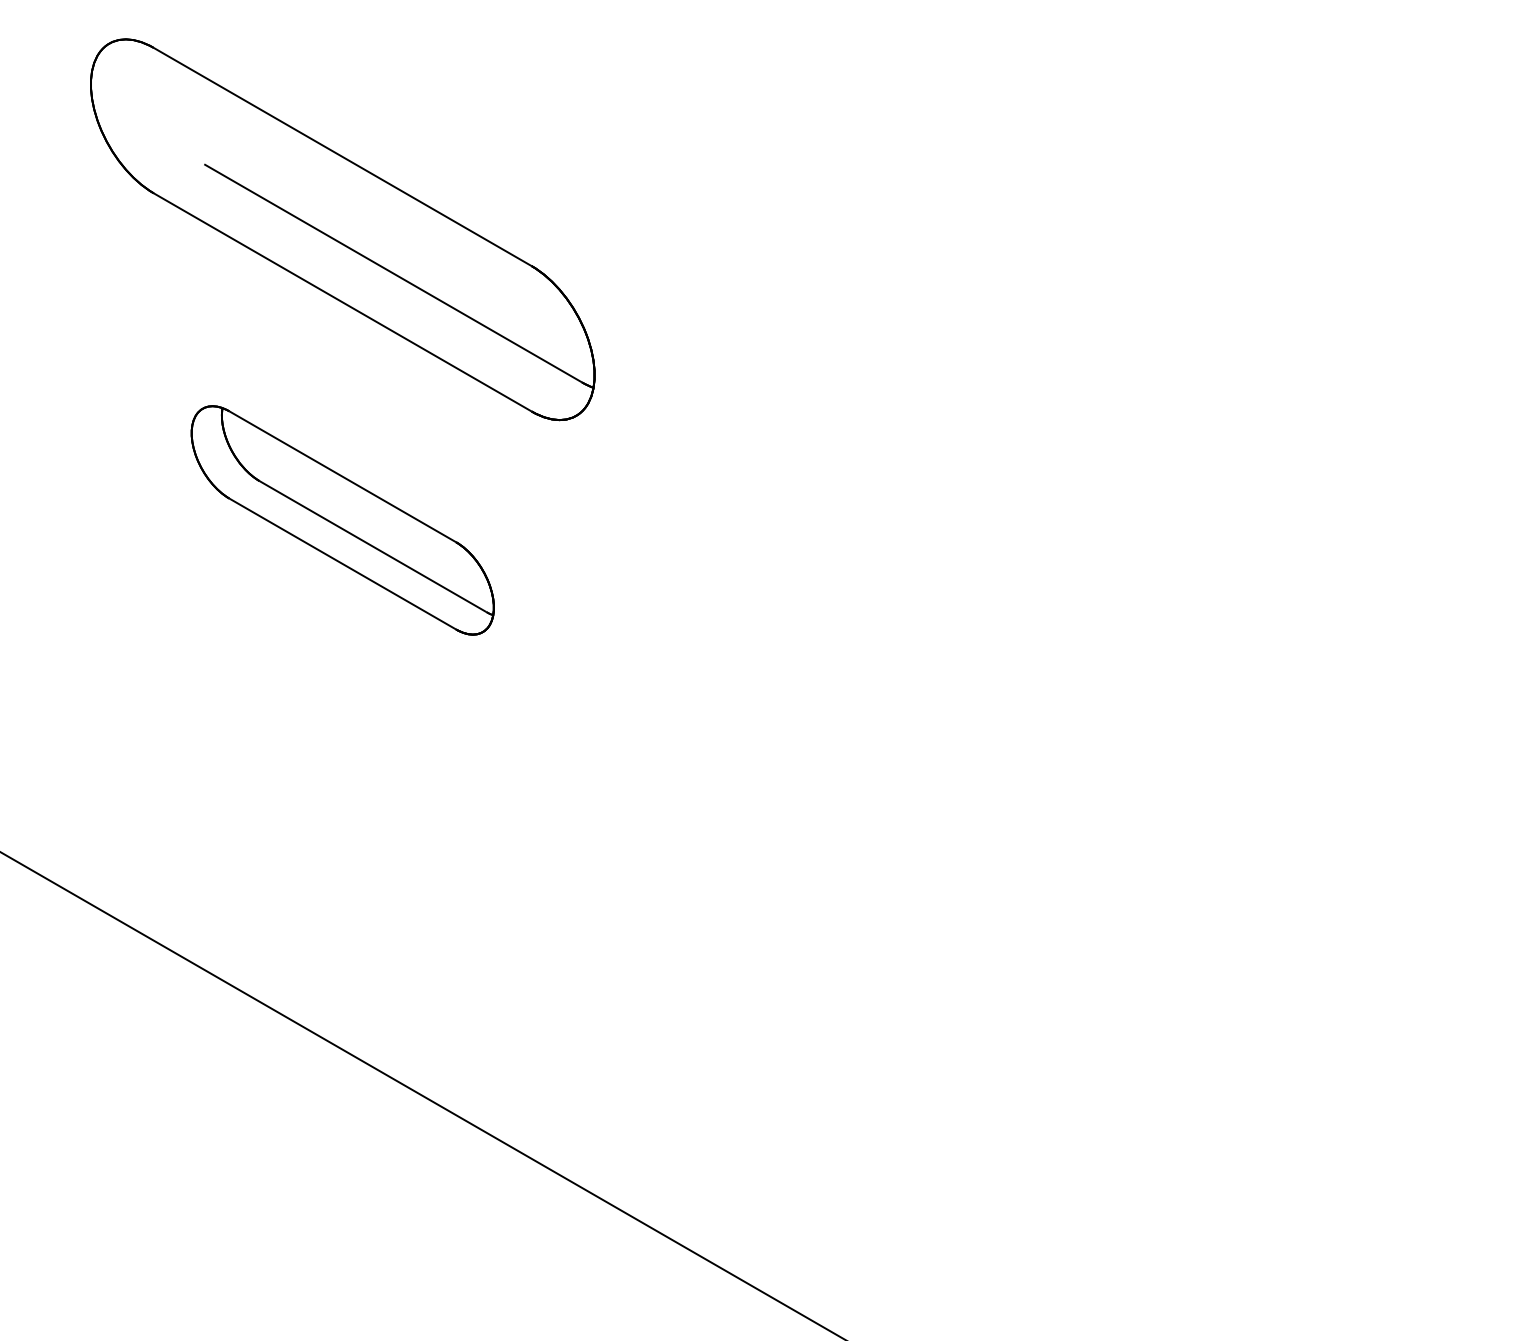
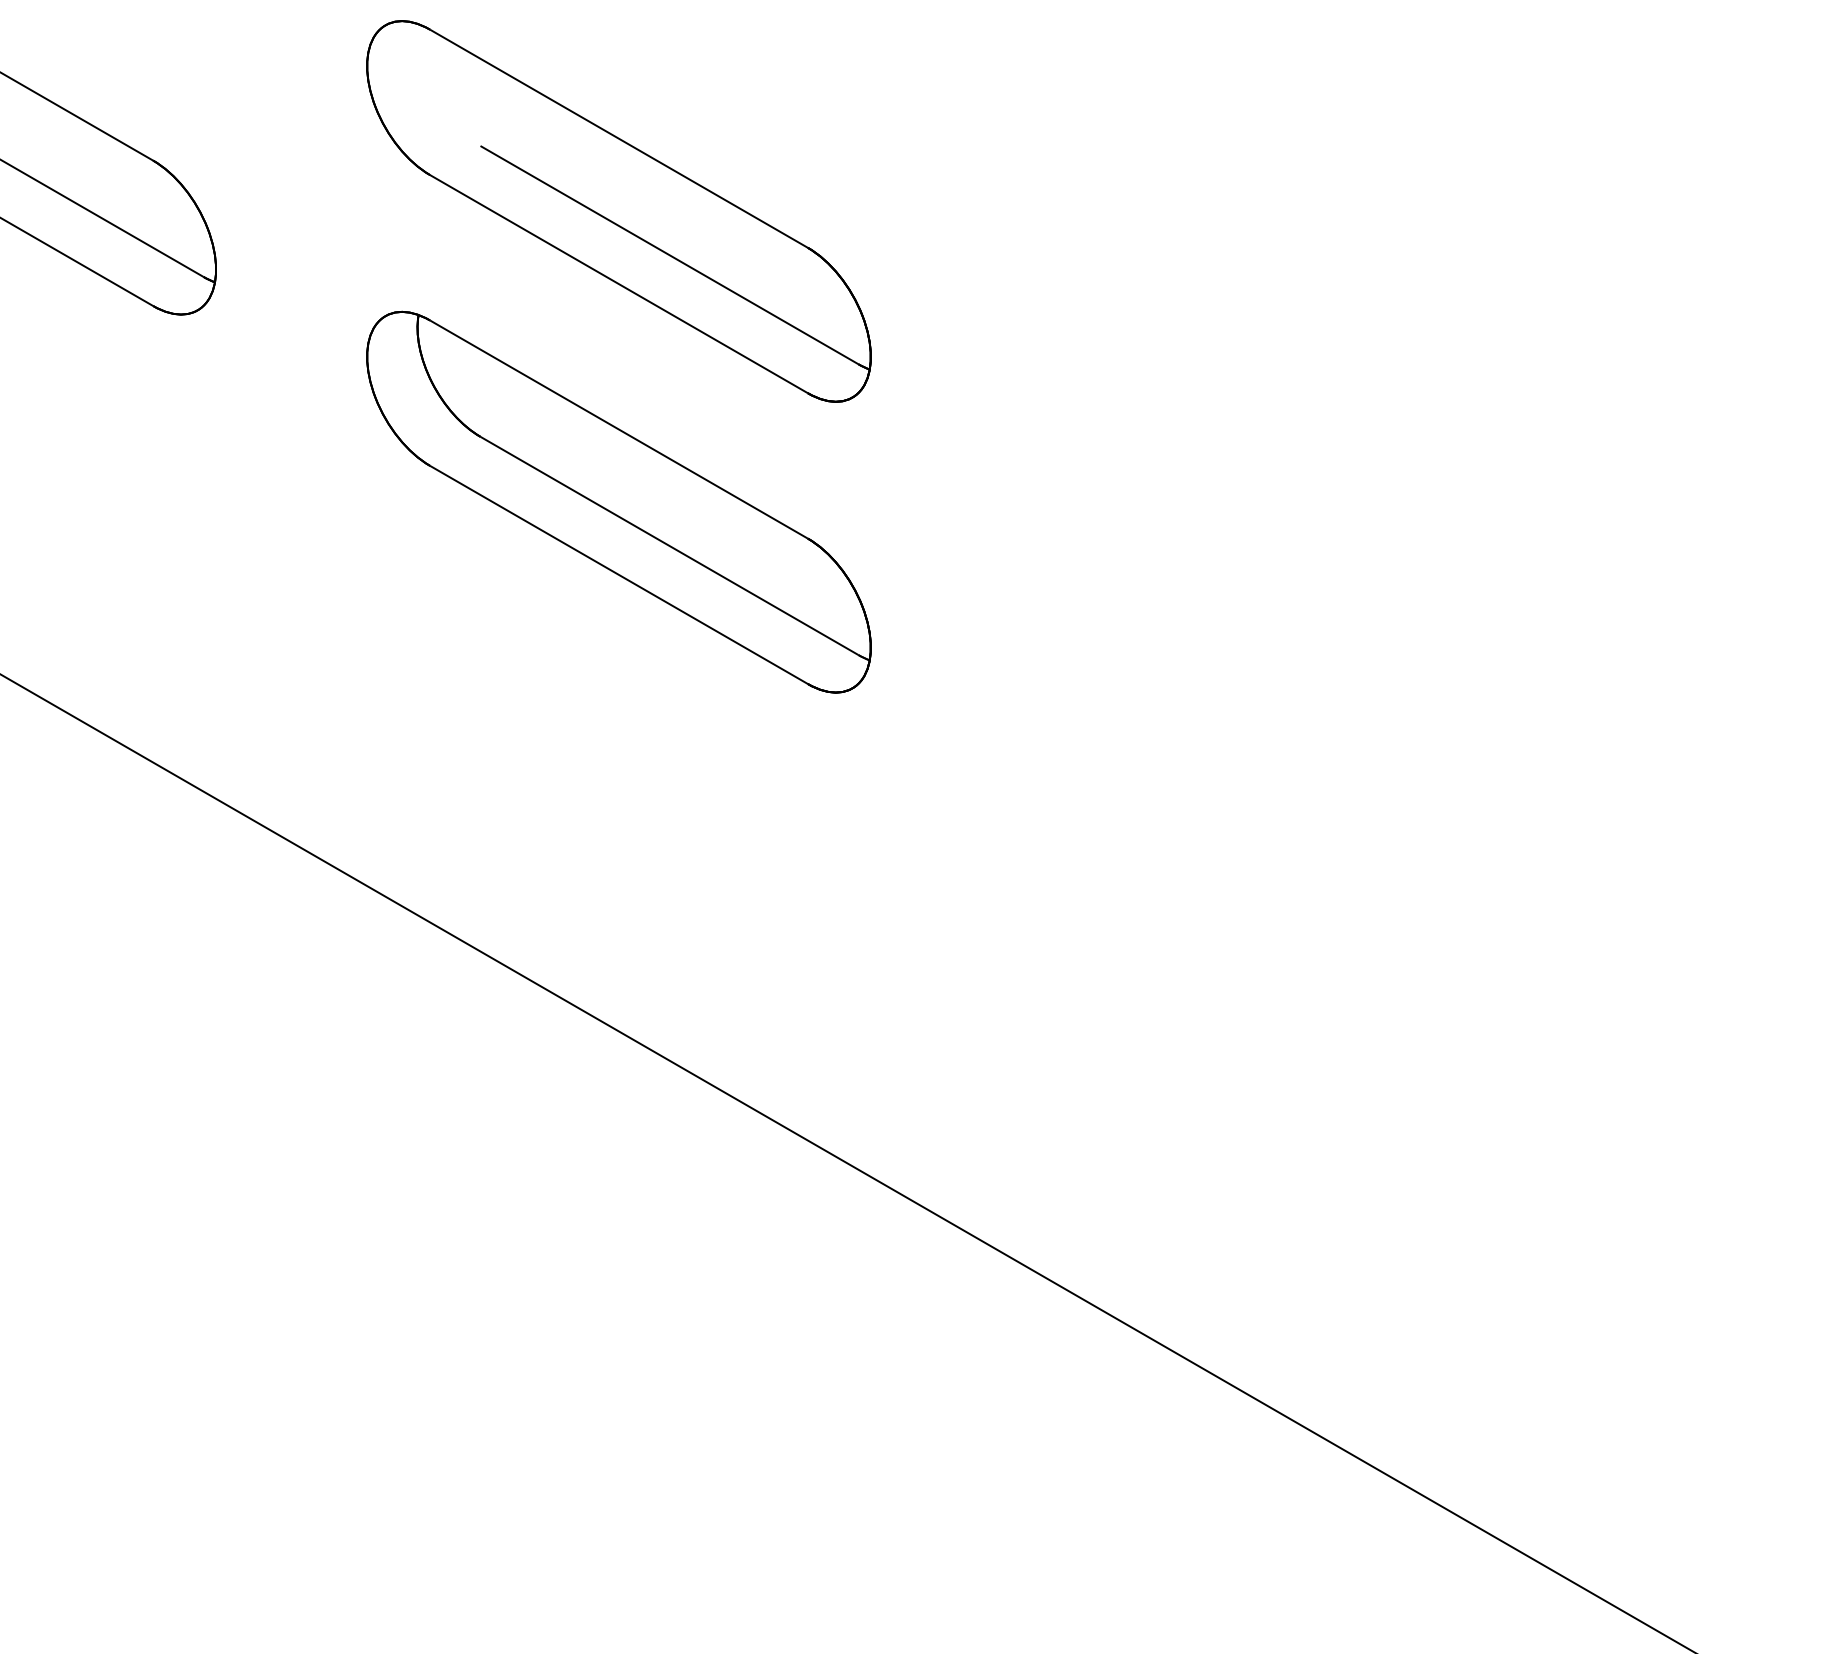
part: (342, 519) -> (618, 501), size x1.67

